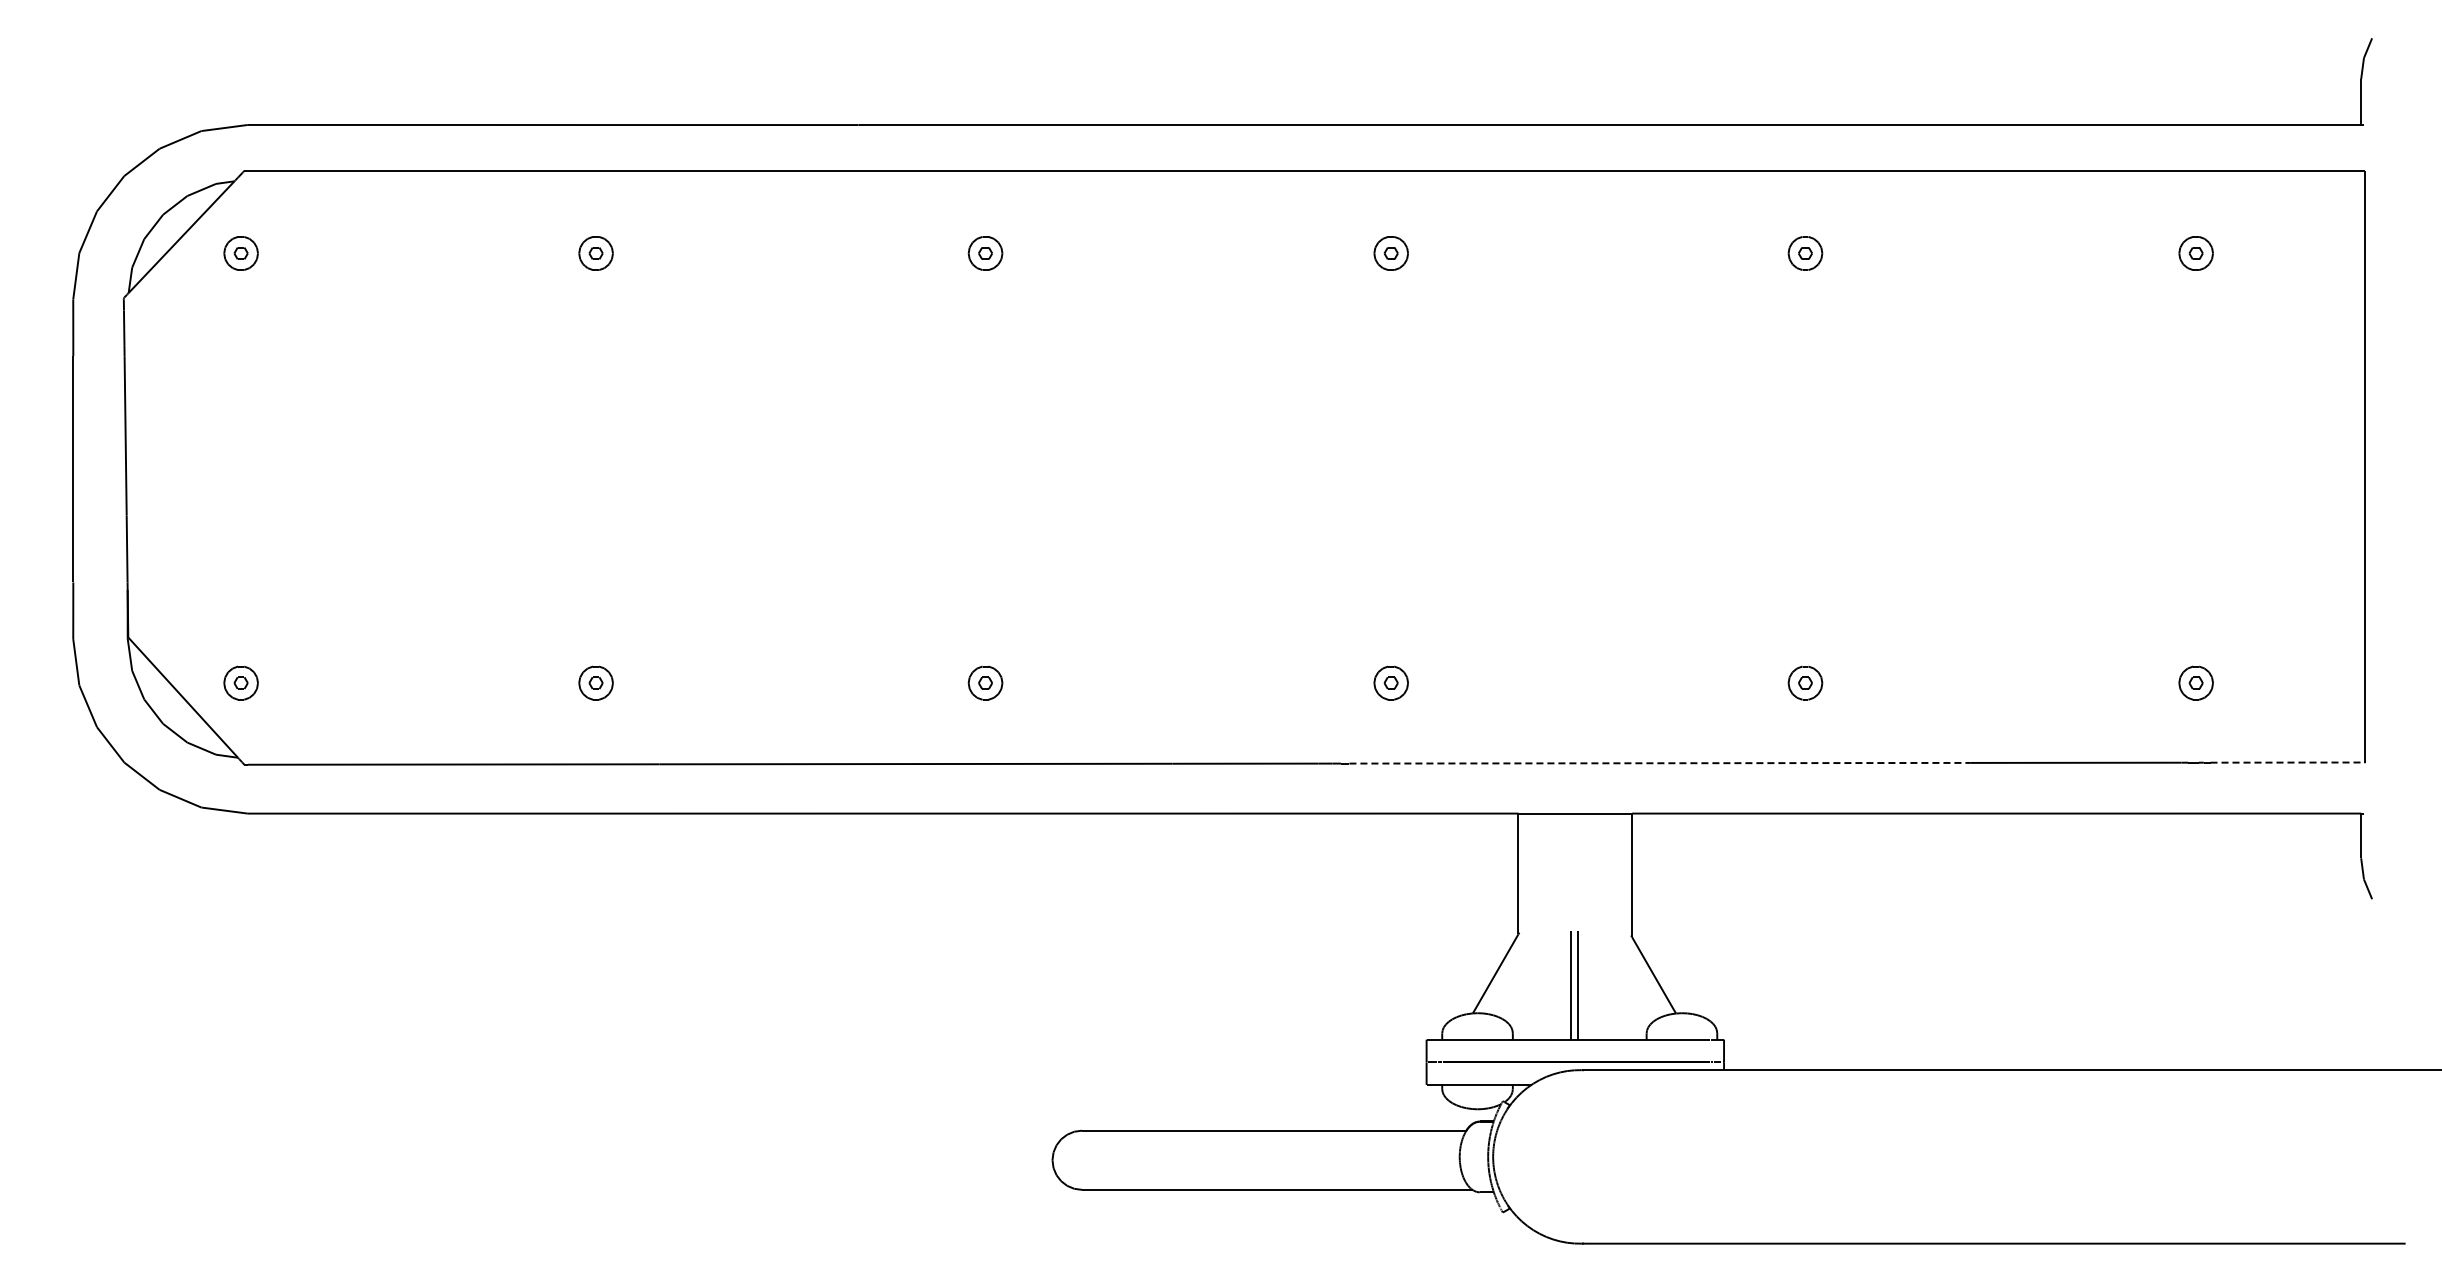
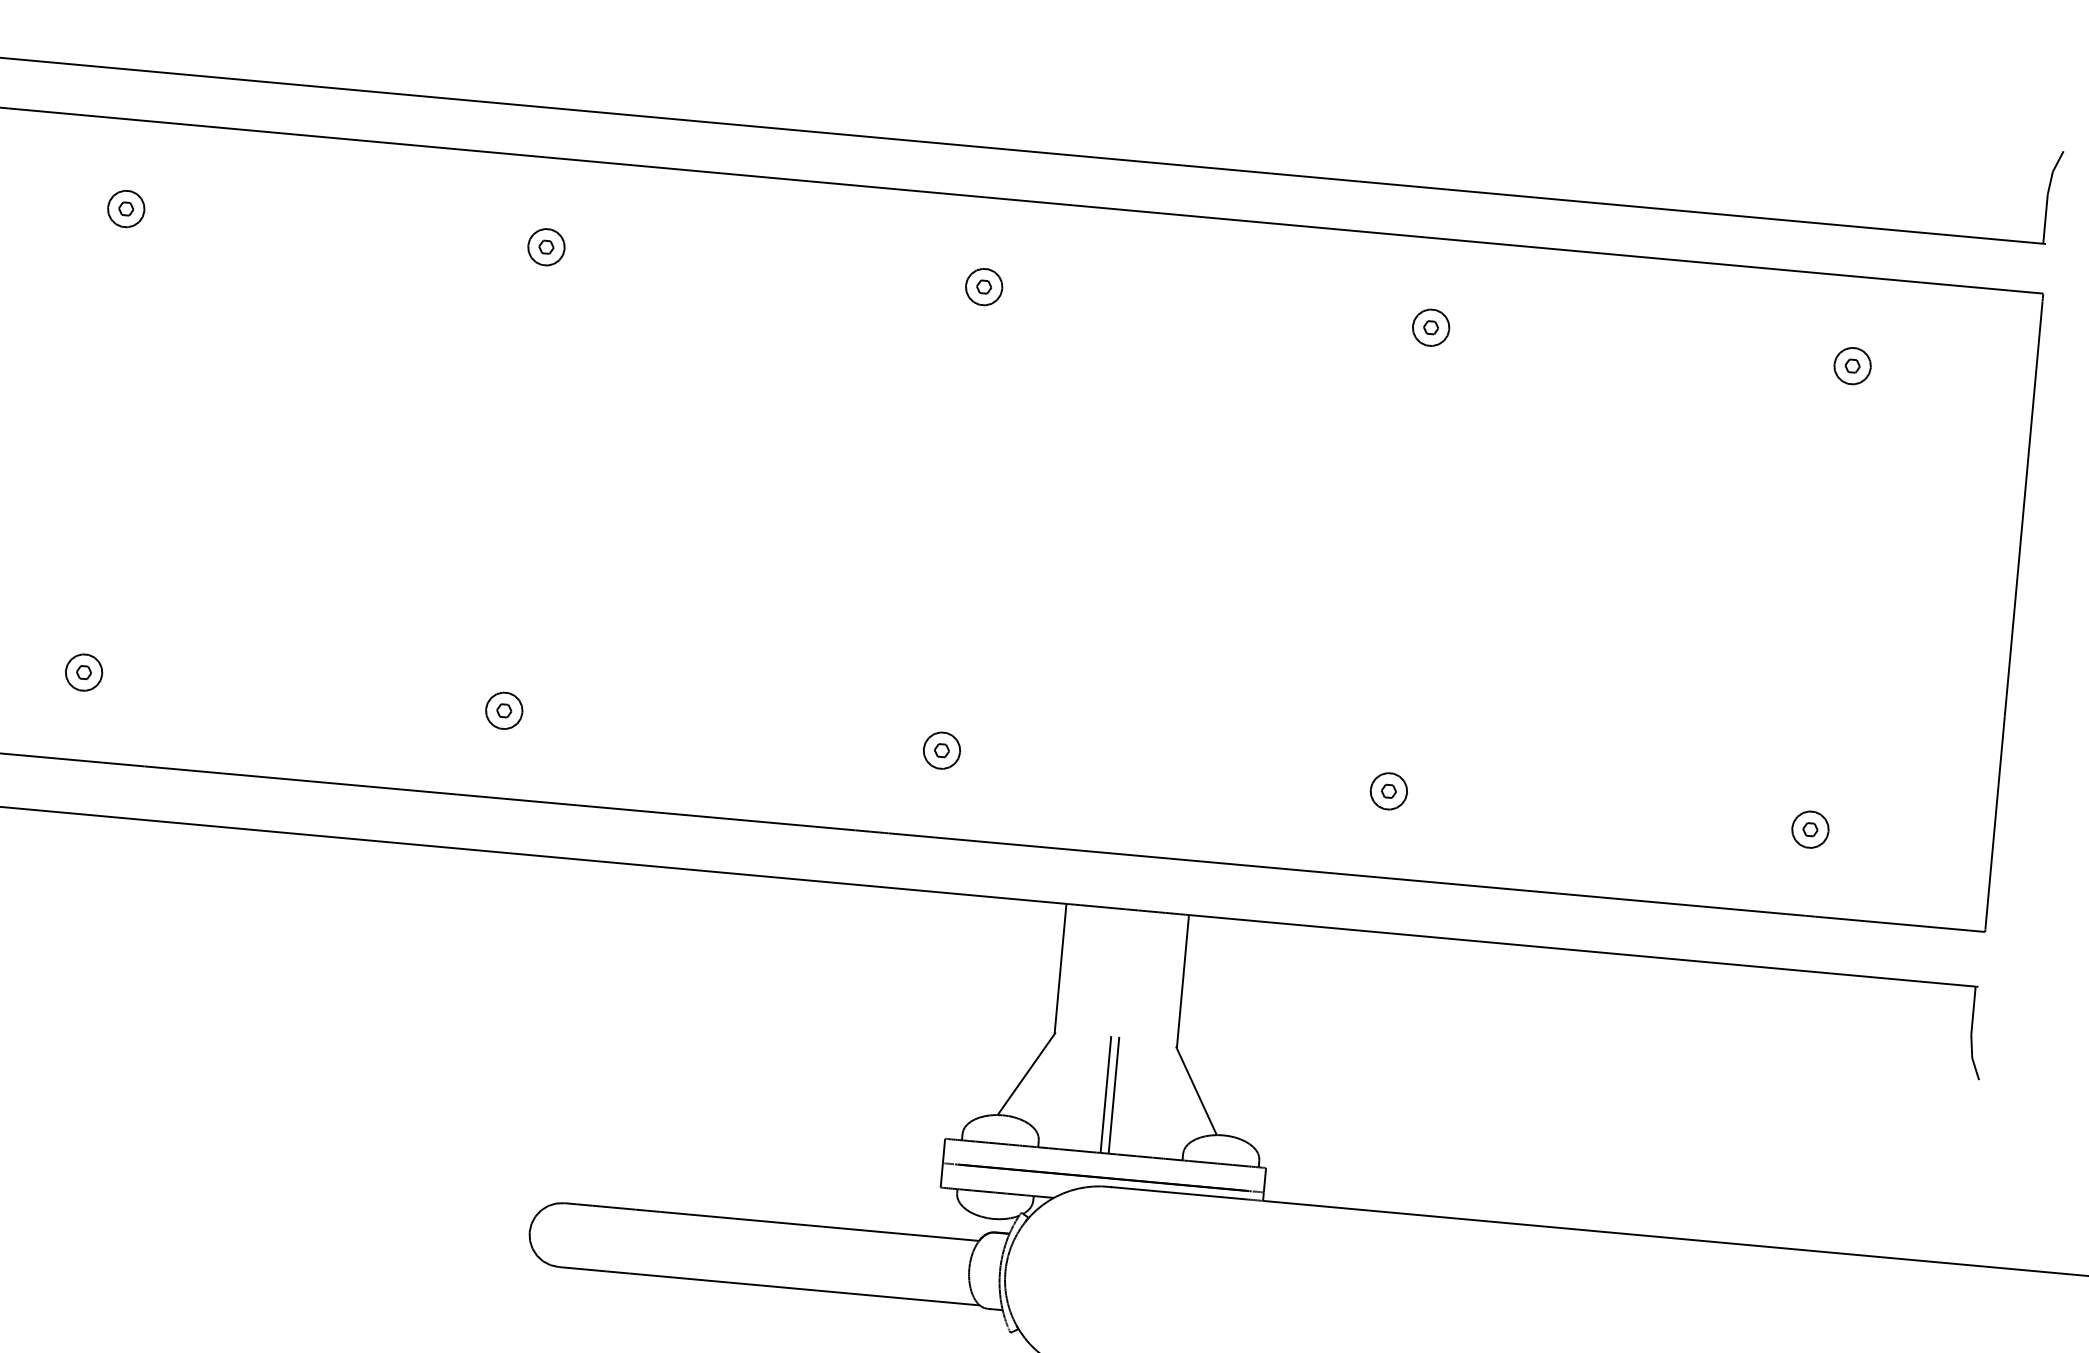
line: (2288, 762) -> (1902, 924), dashed -> solid
line: (1660, 763) -> (1224, 863), dashed -> solid

